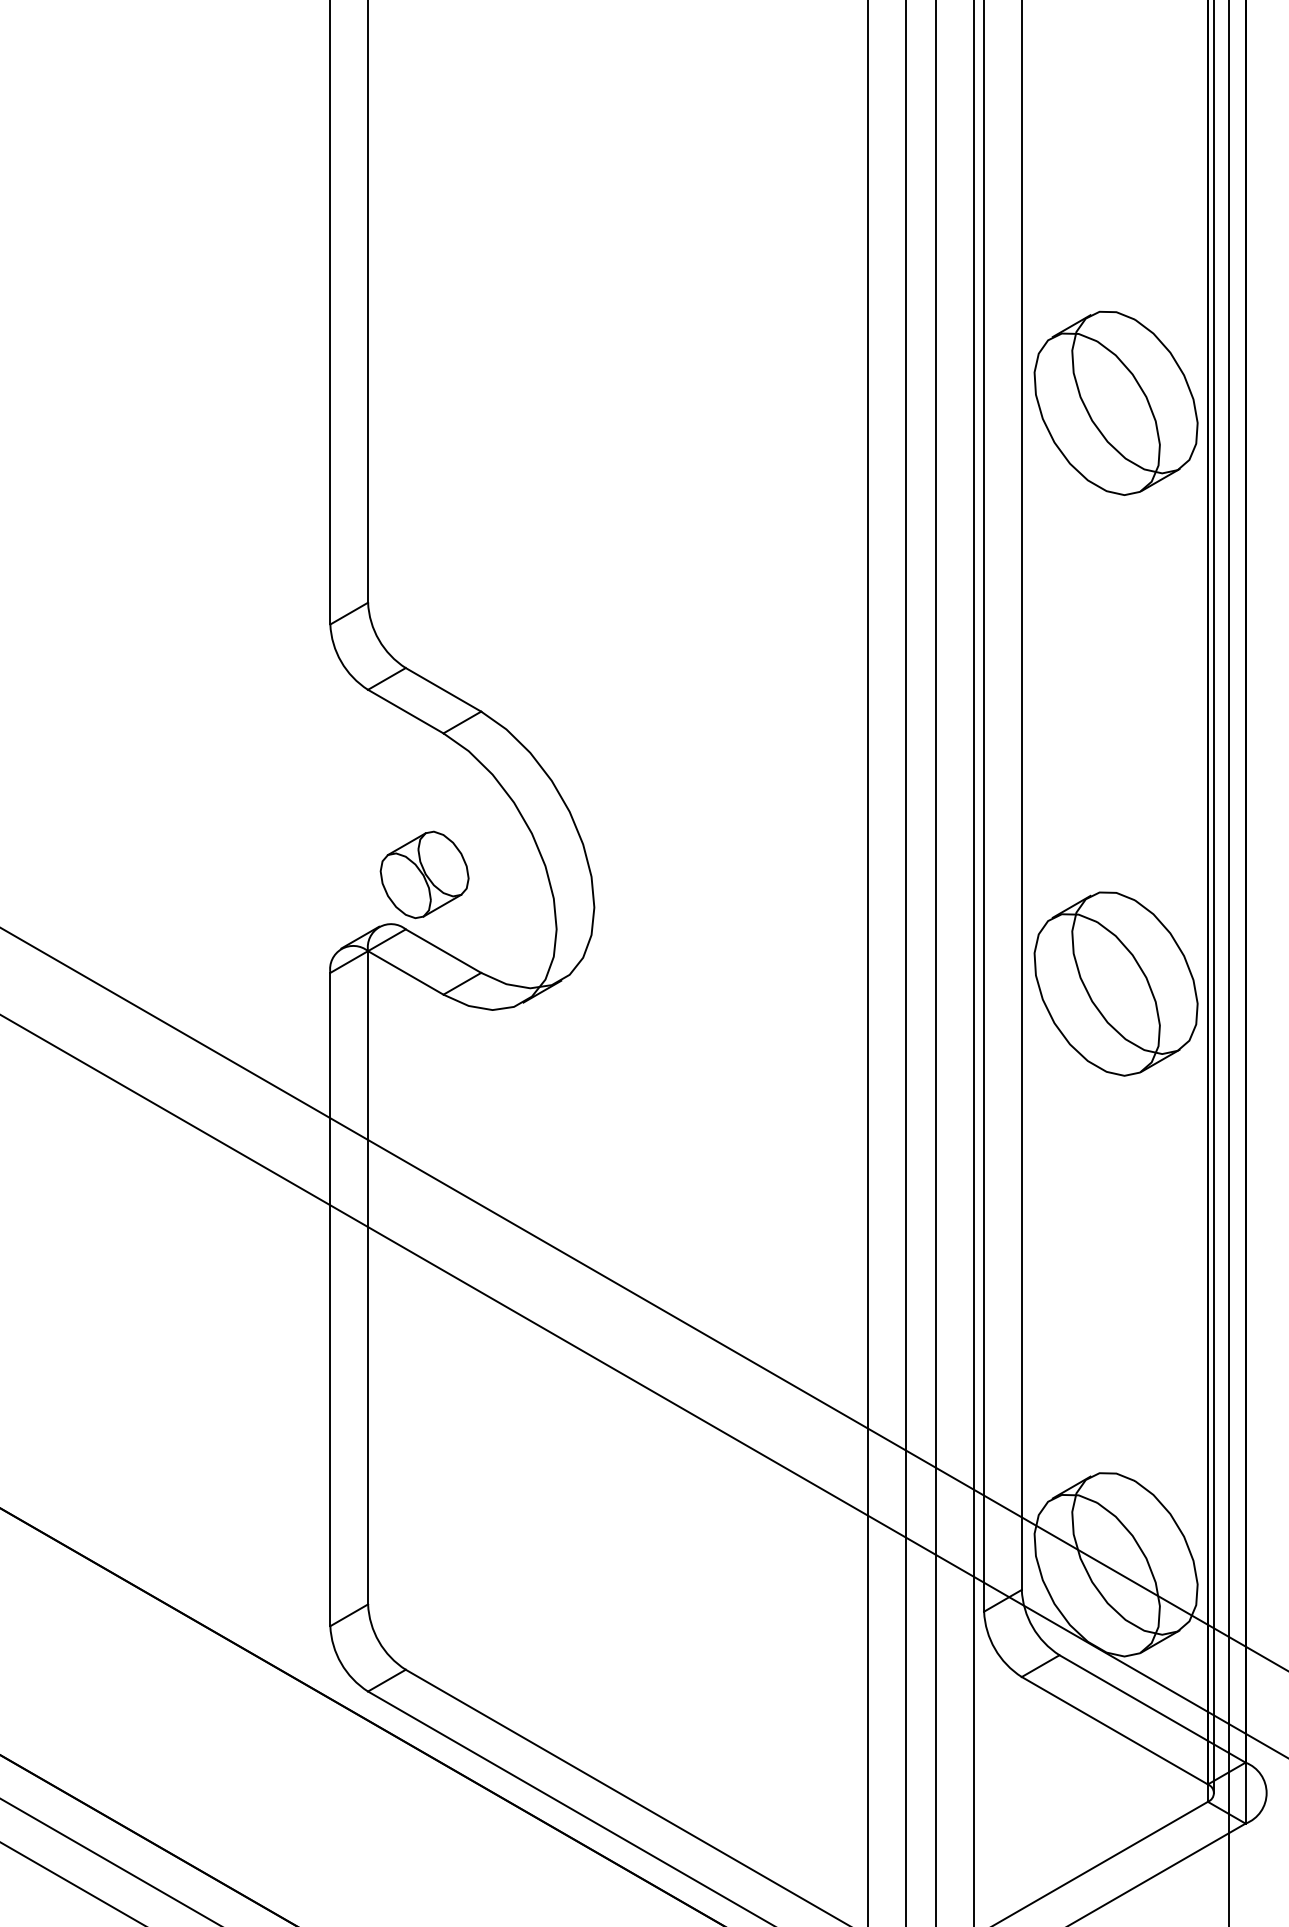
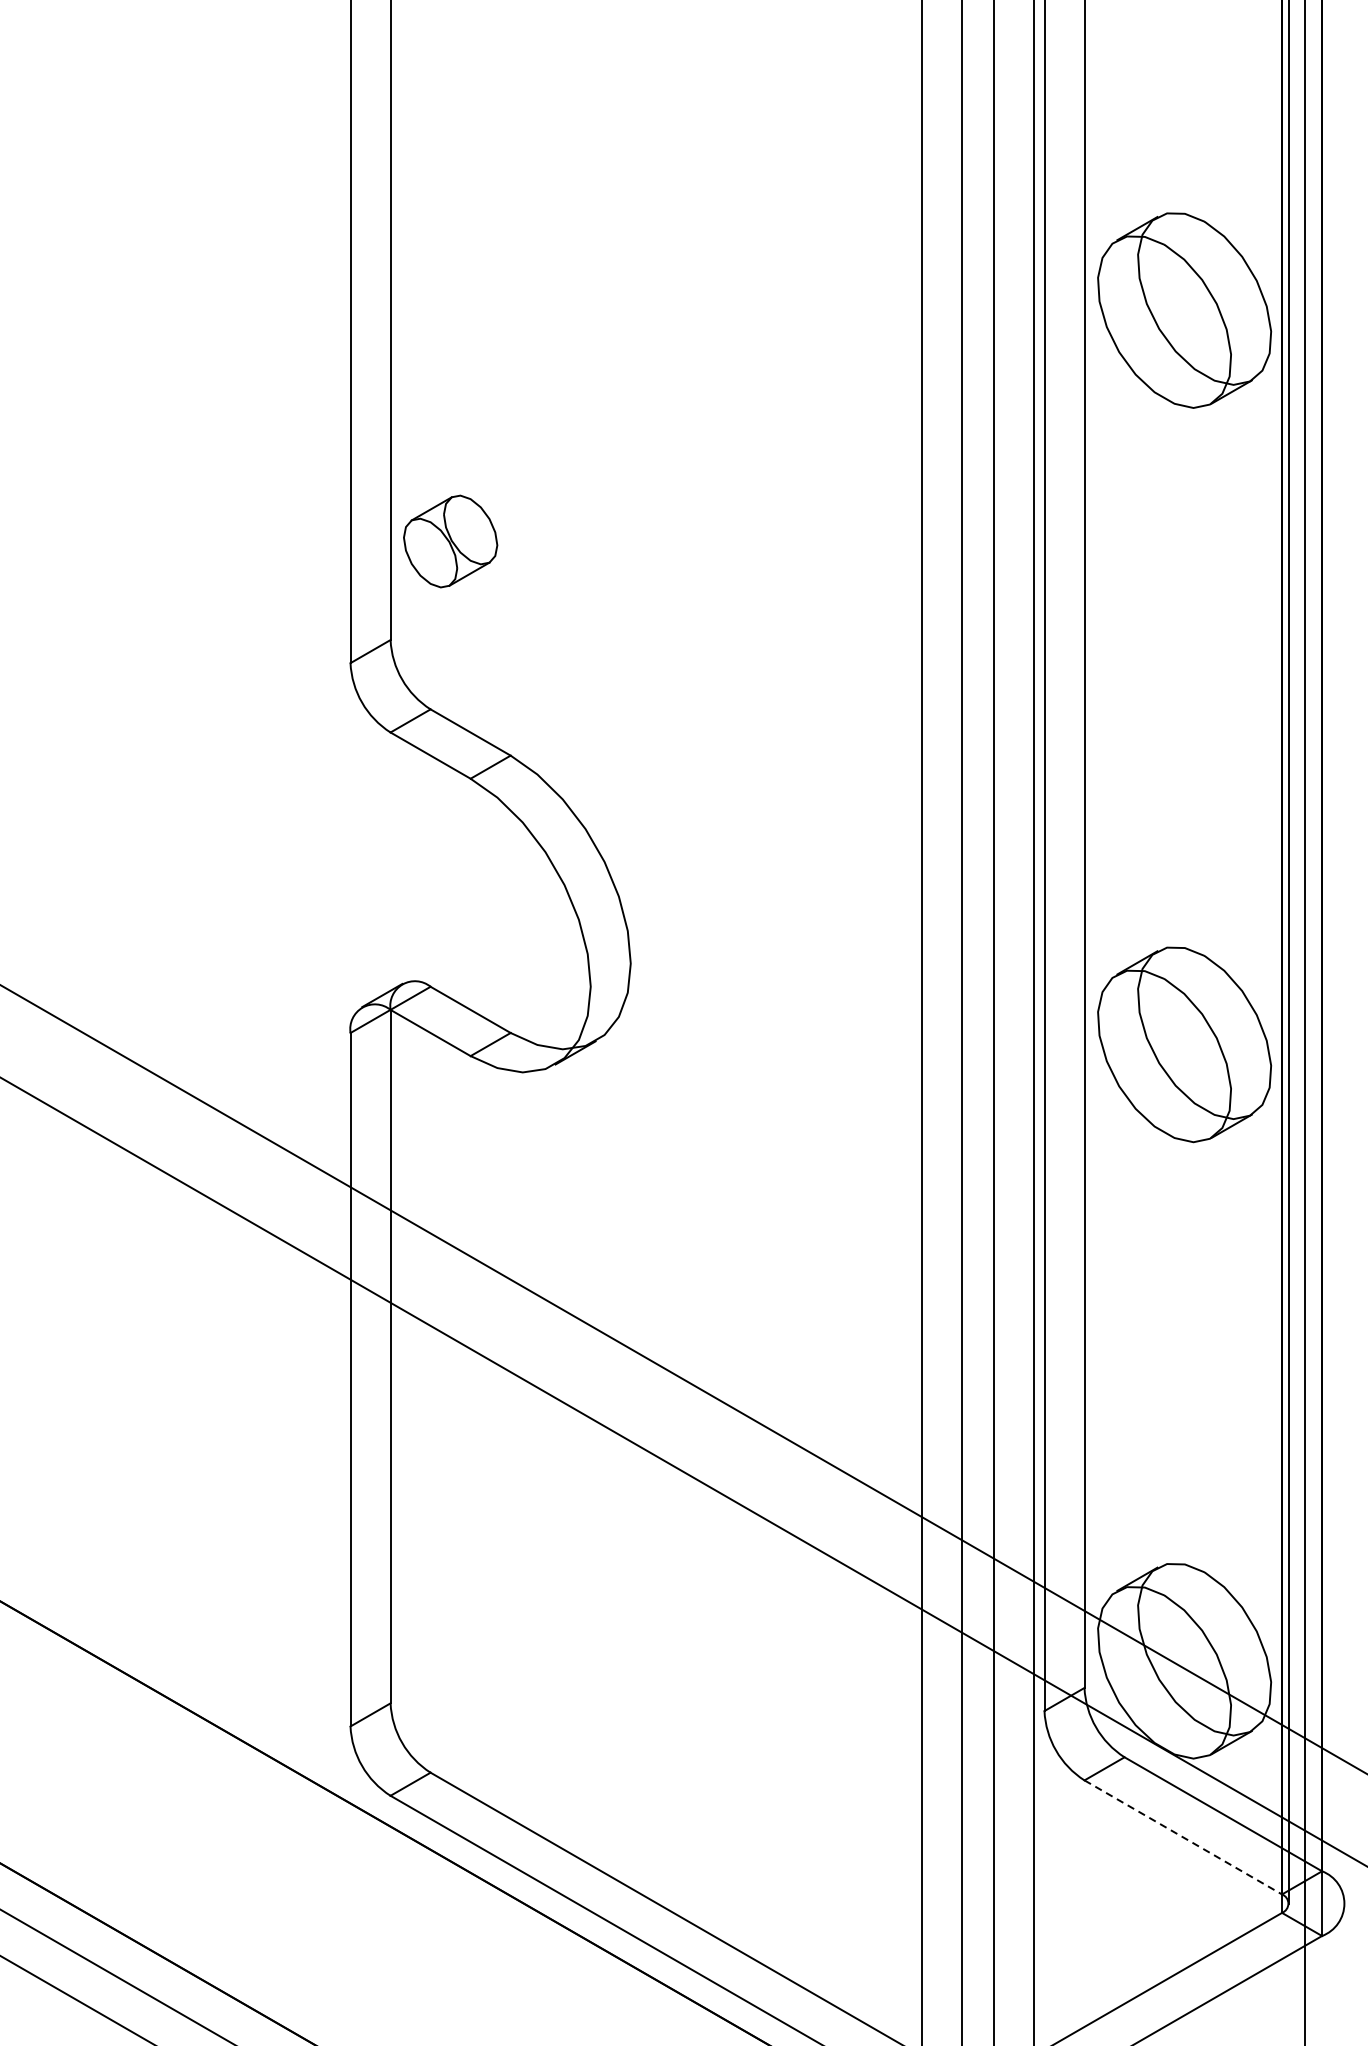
part: (1115, 402) -> (1183, 309), moved
part: (424, 874) -> (450, 541), moved
line: (1115, 1730) -> (1183, 1837), solid -> dashed

